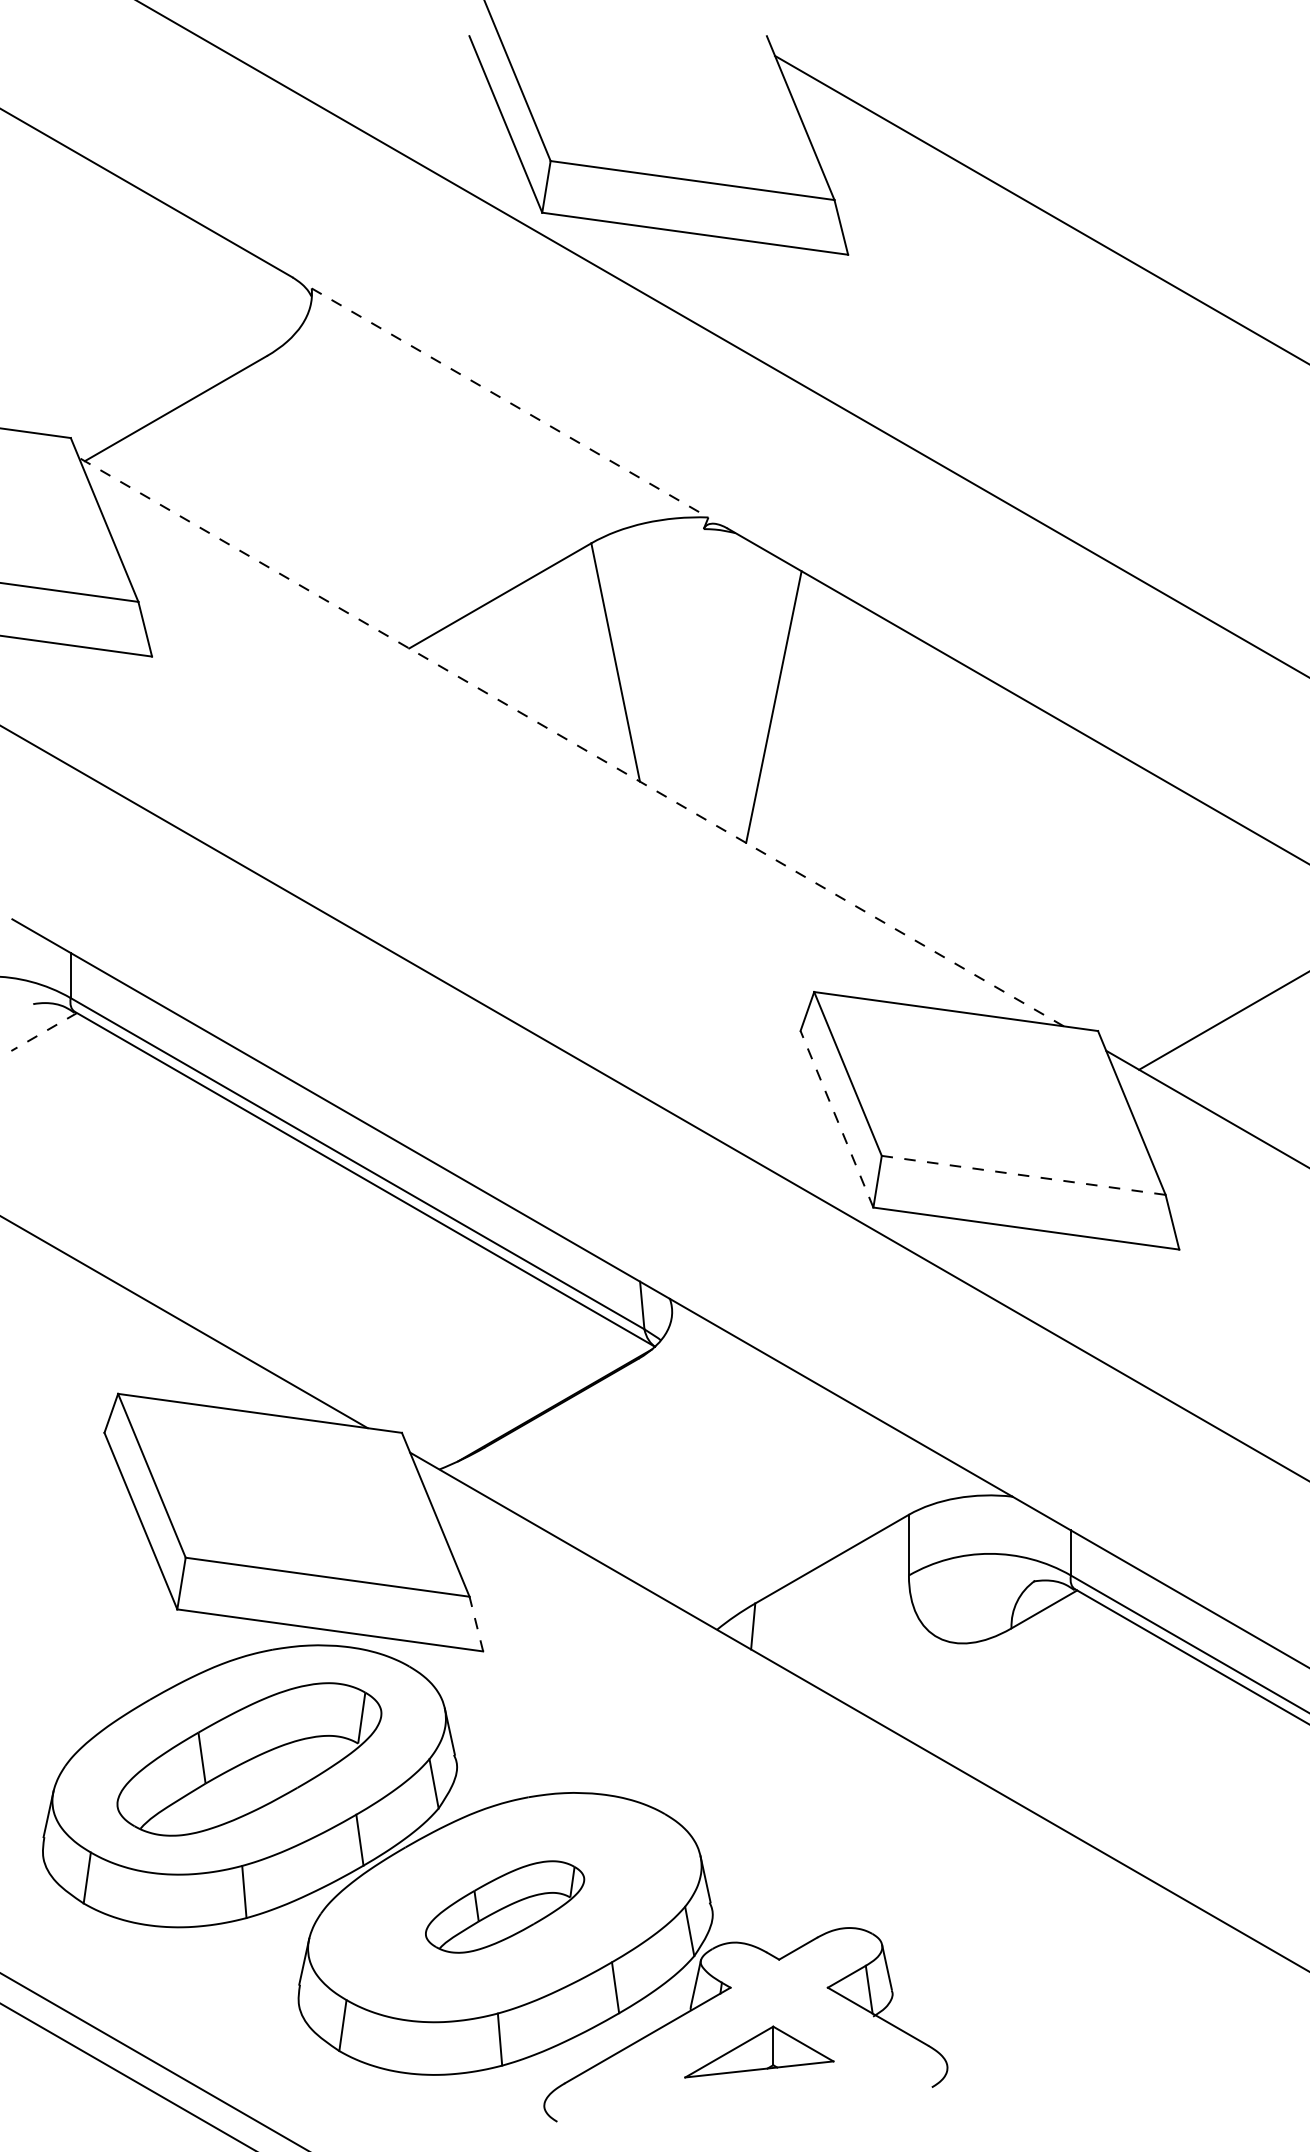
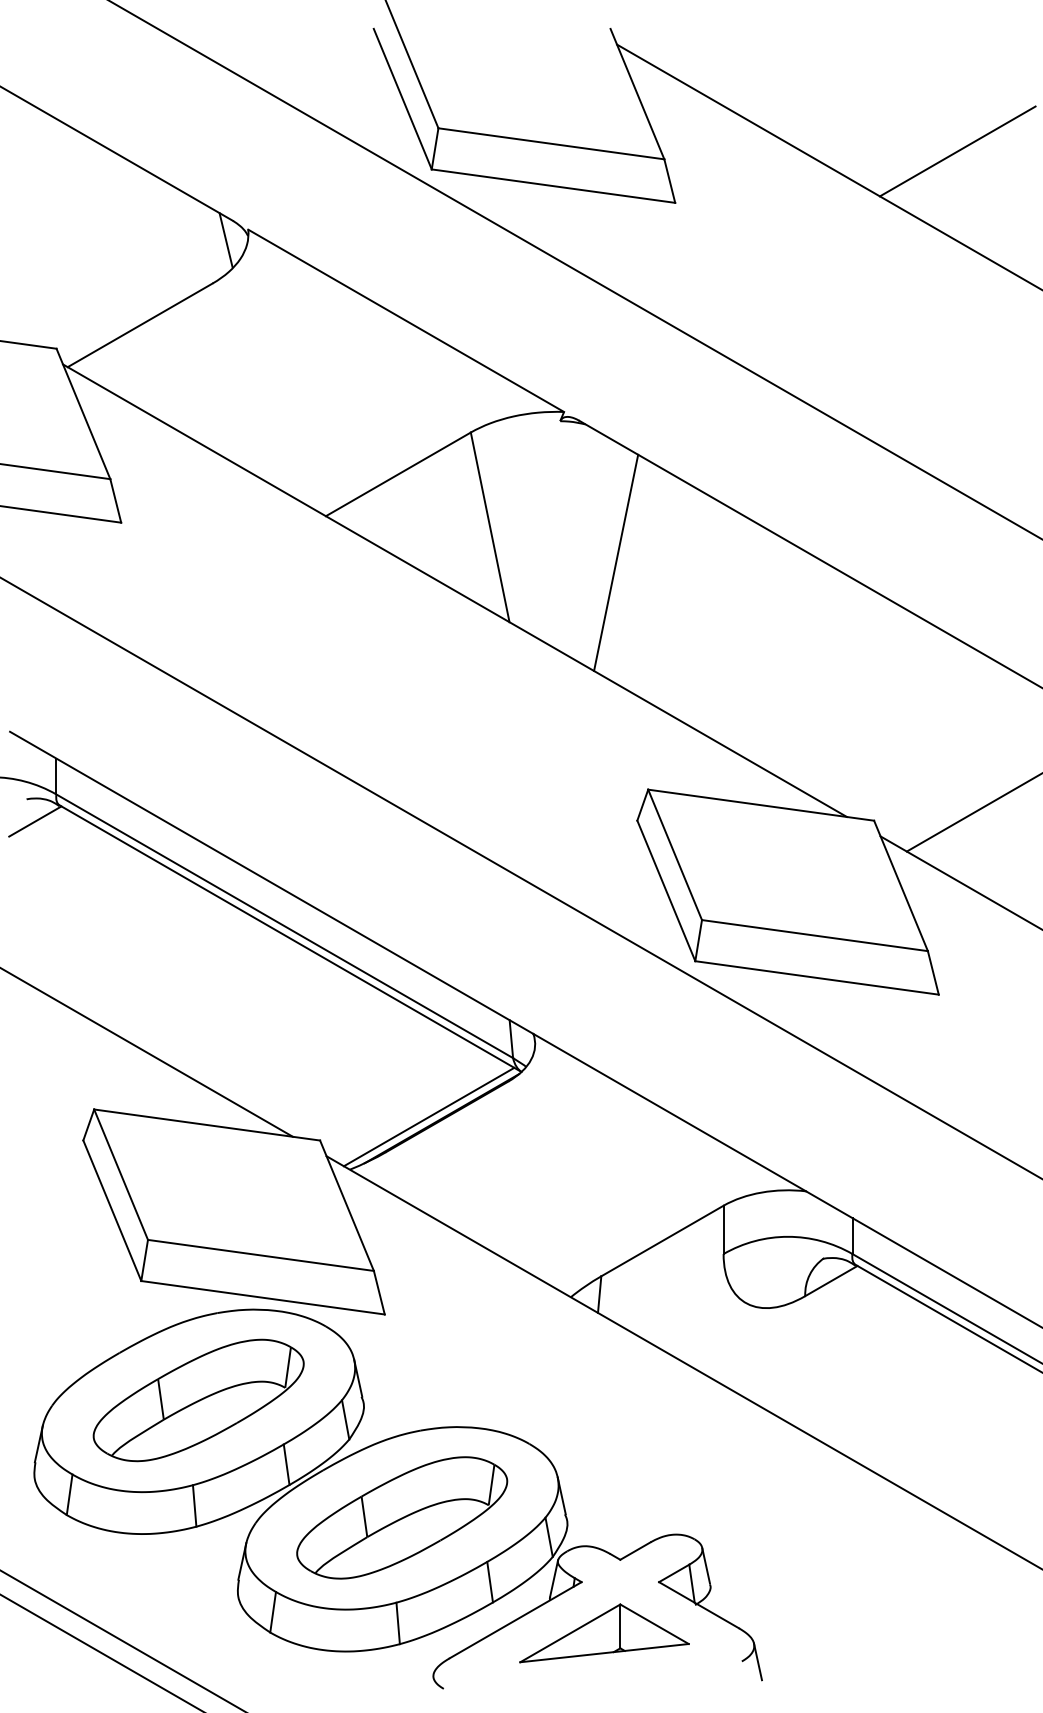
line: (1202, 189) -> (957, 150), added
line: (283, 301) -> (225, 240), added
line: (510, 403) -> (406, 321), dashed -> solid
line: (571, 742) -> (455, 591), dashed -> solid
line: (44, 1032) -> (35, 821), dashed -> solid
line: (836, 1119) -> (665, 891), dashed -> solid
line: (1023, 1175) -> (814, 935), dashed -> solid
line: (538, 1403) -> (428, 1117), added
line: (476, 1623) -> (379, 1292), dashed -> solid
part: (504, 1906) -> (401, 1517), size x1.67
part: (759, 2051) -> (604, 1632), size x1.43
line: (952, 2087) -> (758, 1661), added

